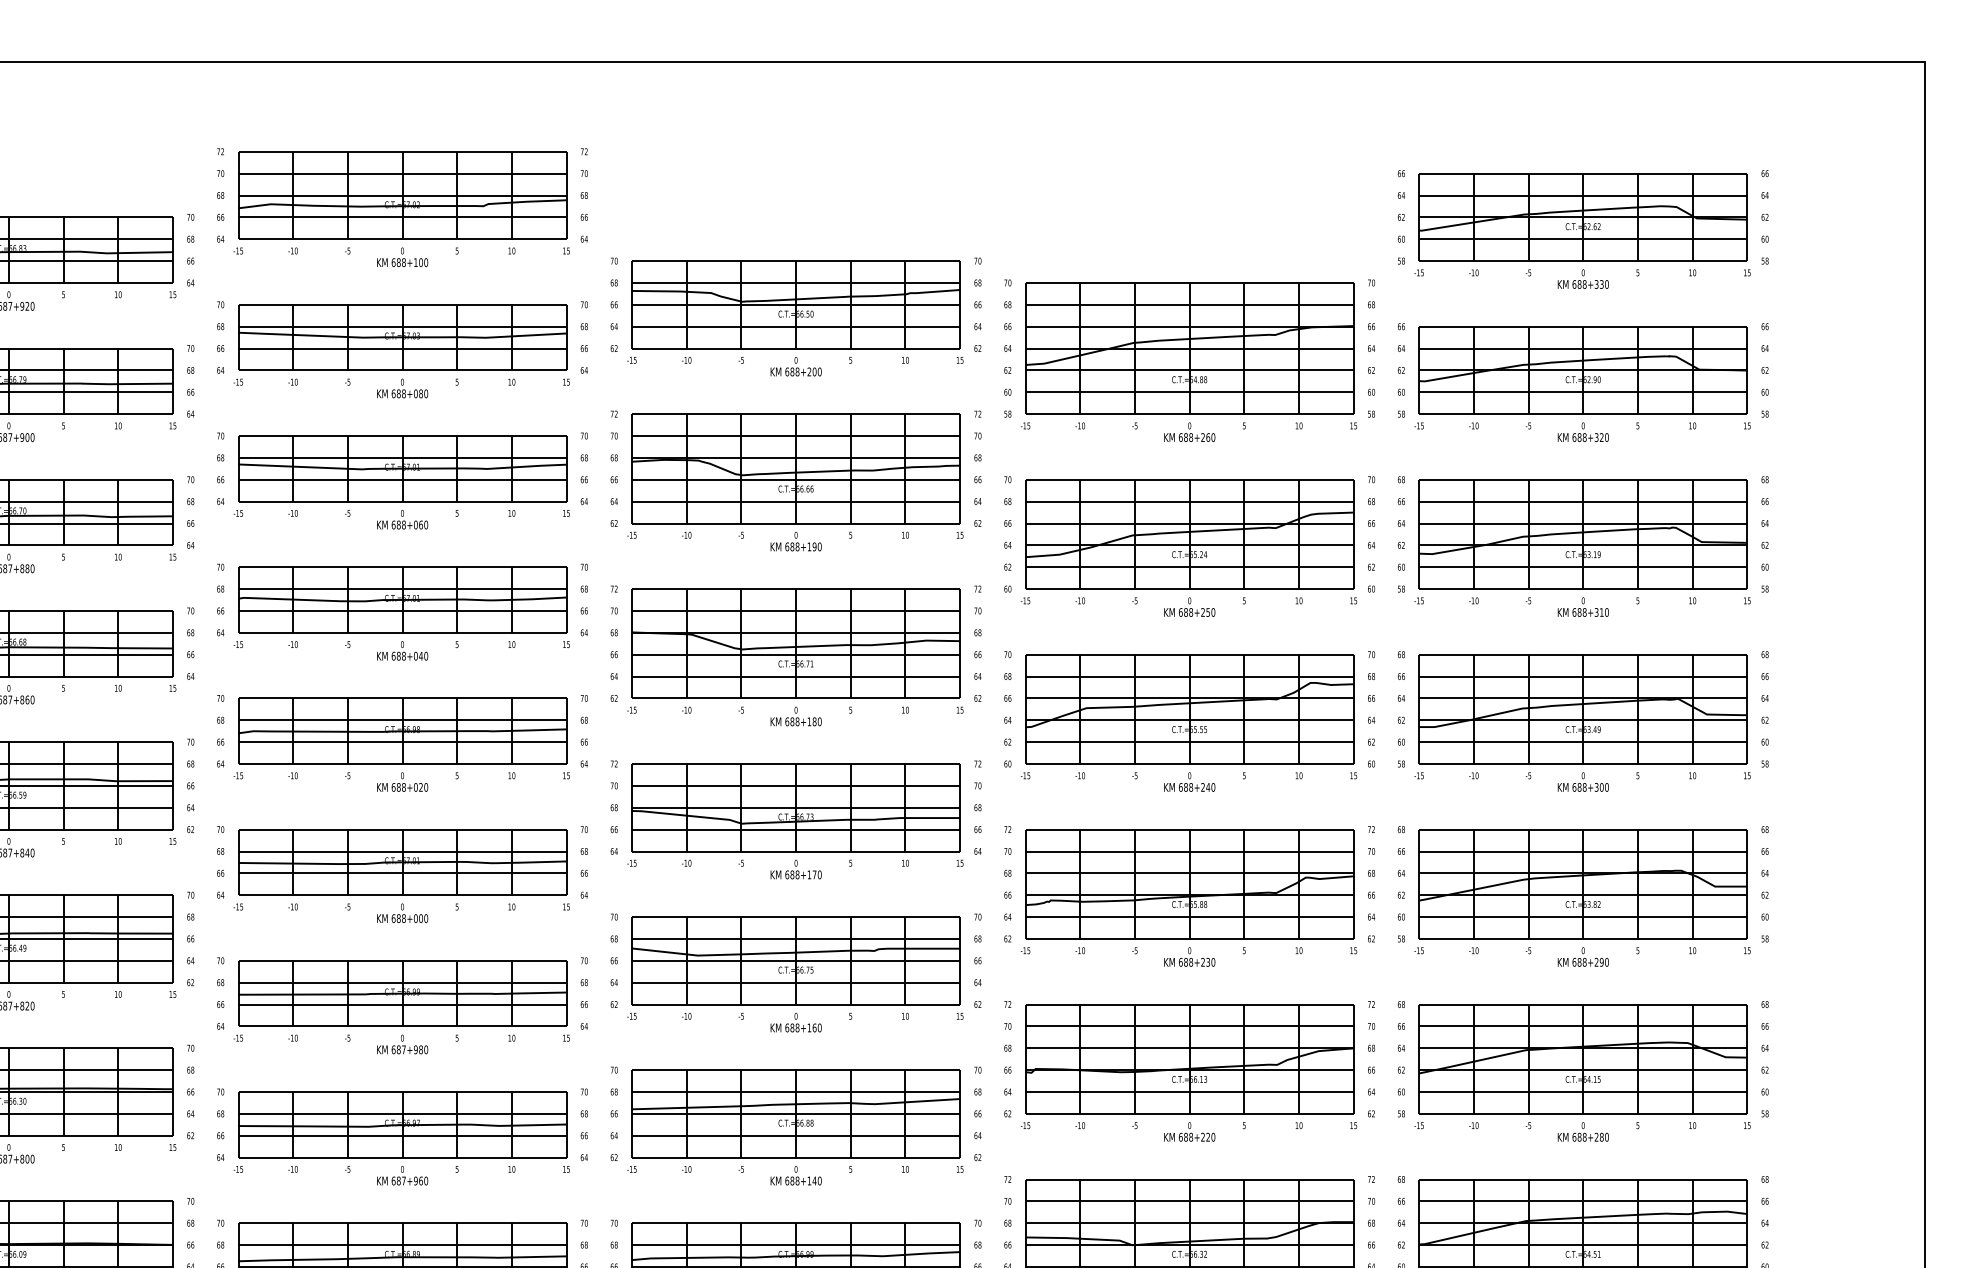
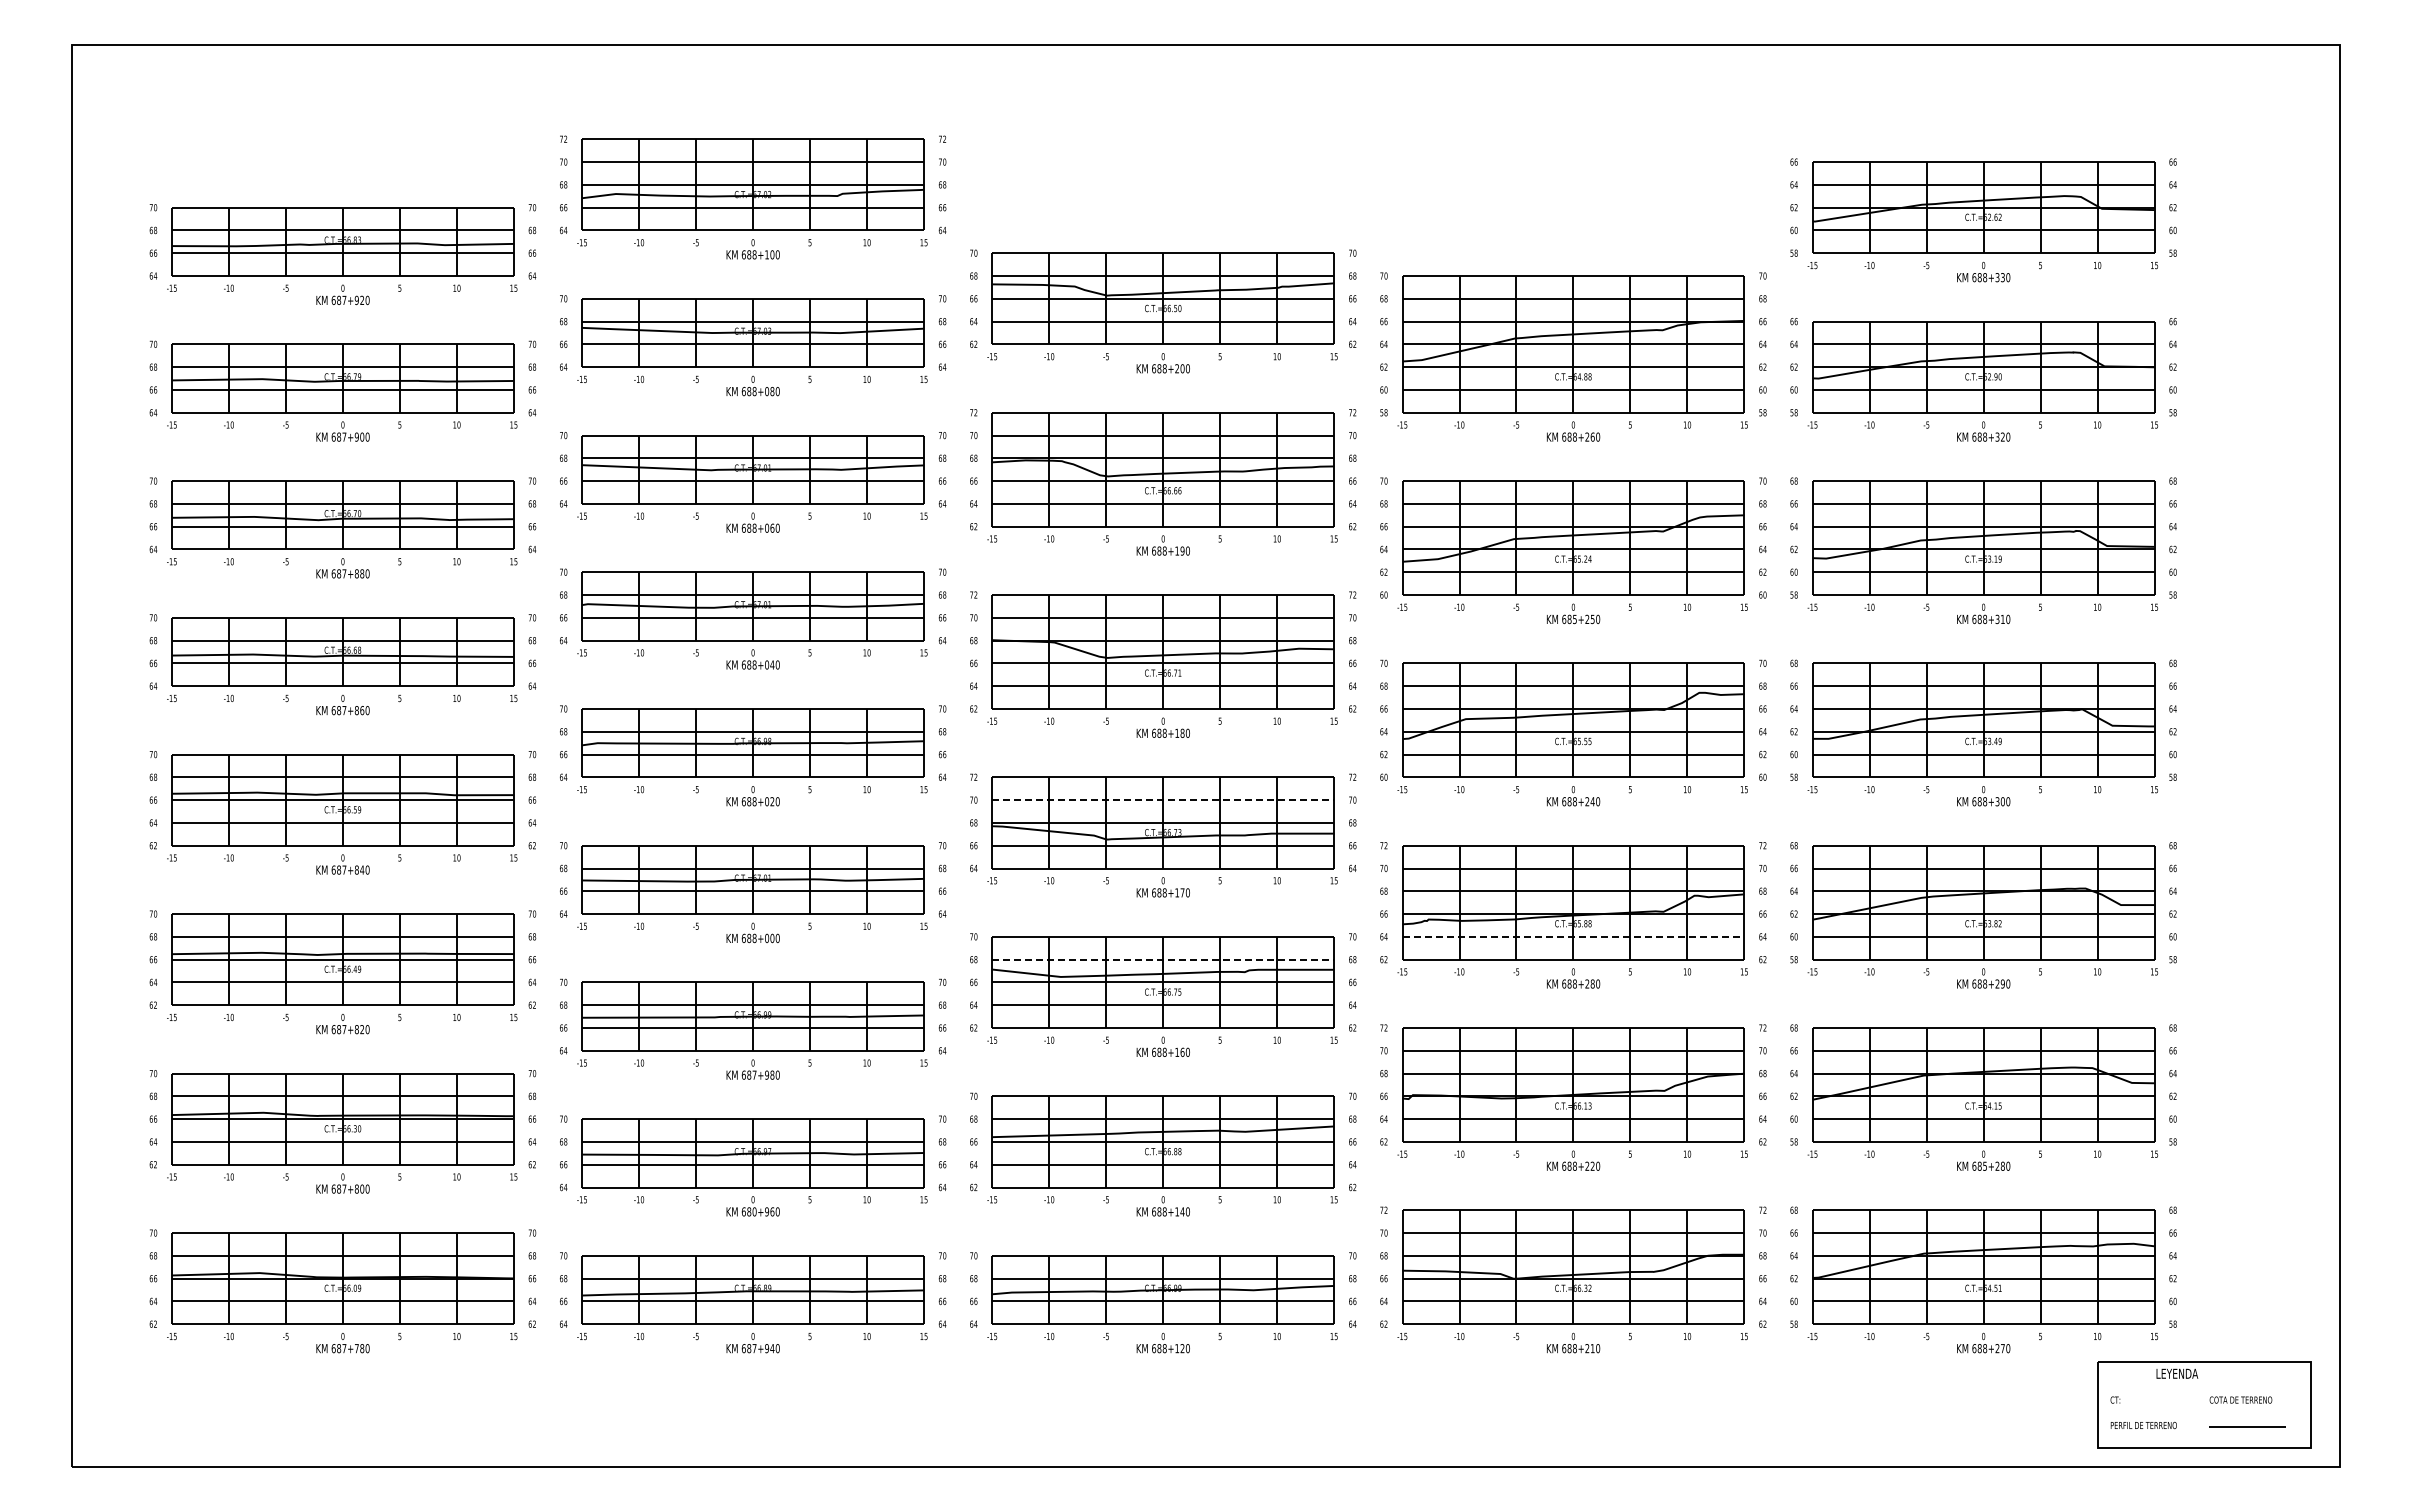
text: (1190, 612) -> (1574, 619), 688+250 -> 685+250
line: (796, 786) -> (1163, 800), solid -> dashed
line: (1189, 916) -> (1573, 936), solid -> dashed
line: (796, 938) -> (1163, 959), solid -> dashed
text: (1207, 961) -> (1592, 983), 688+230 -> 688+280
text: (1585, 1136) -> (1985, 1165), 688+280 -> 685+280
text: (403, 1180) -> (754, 1211), 687+960 -> 680+960

